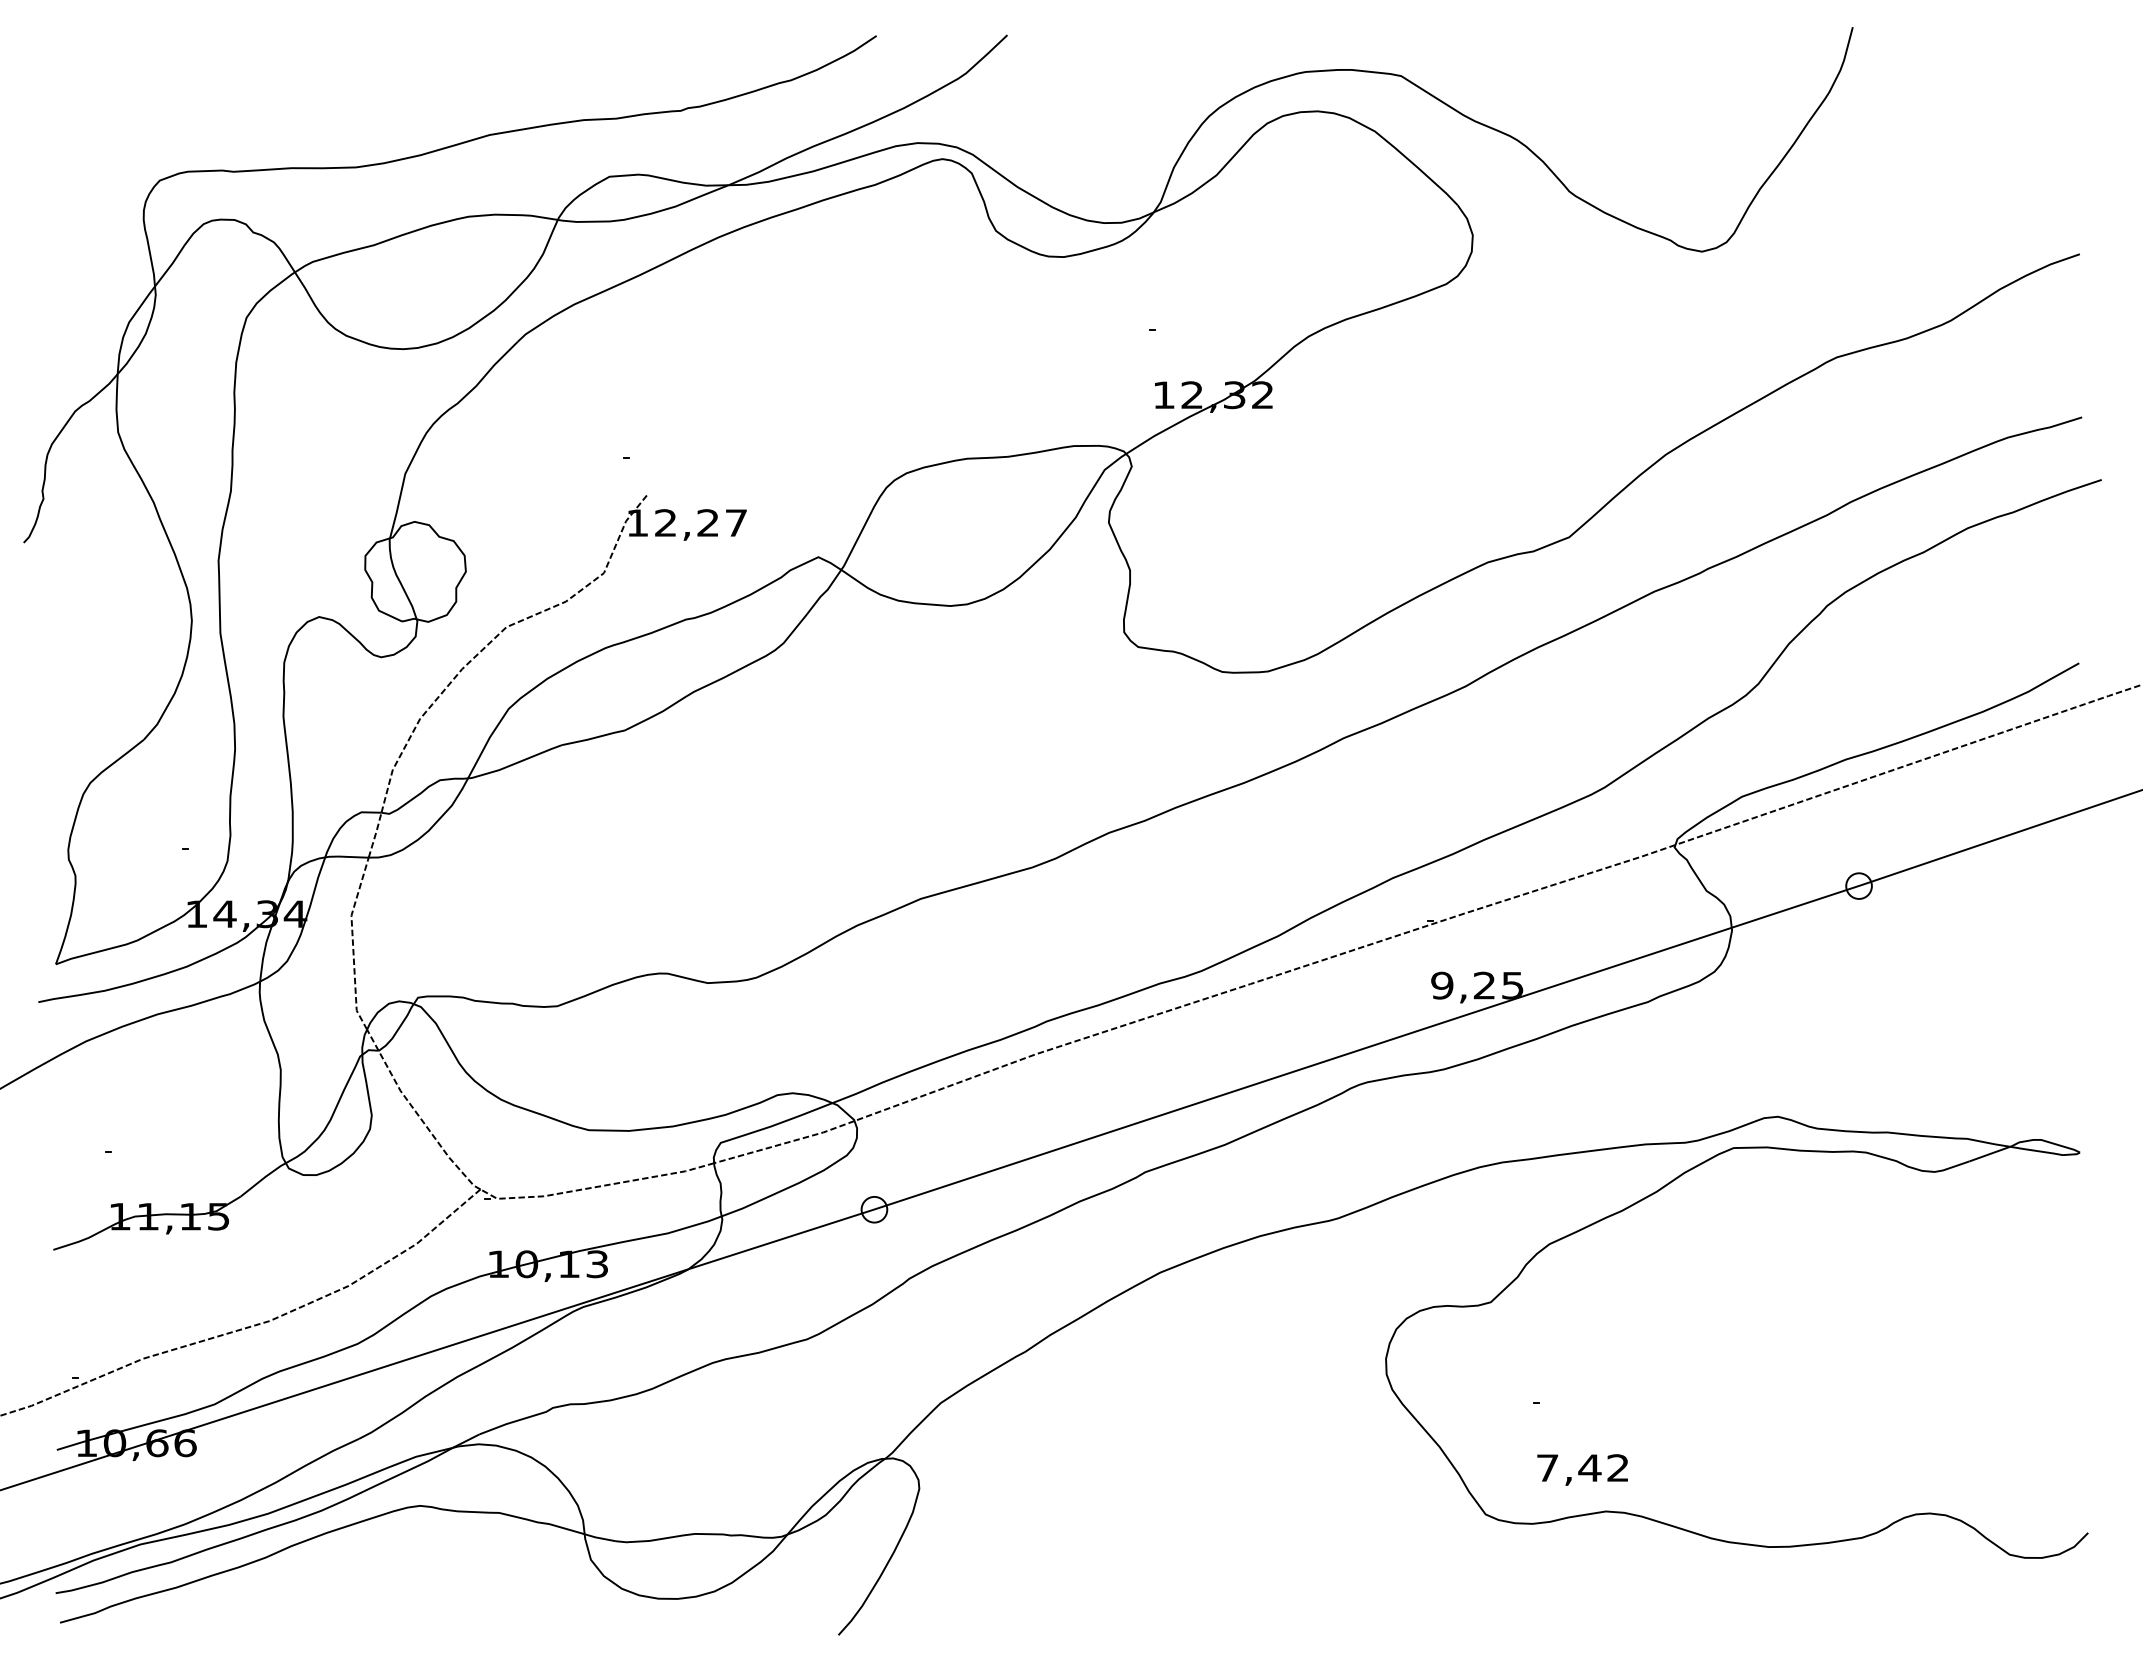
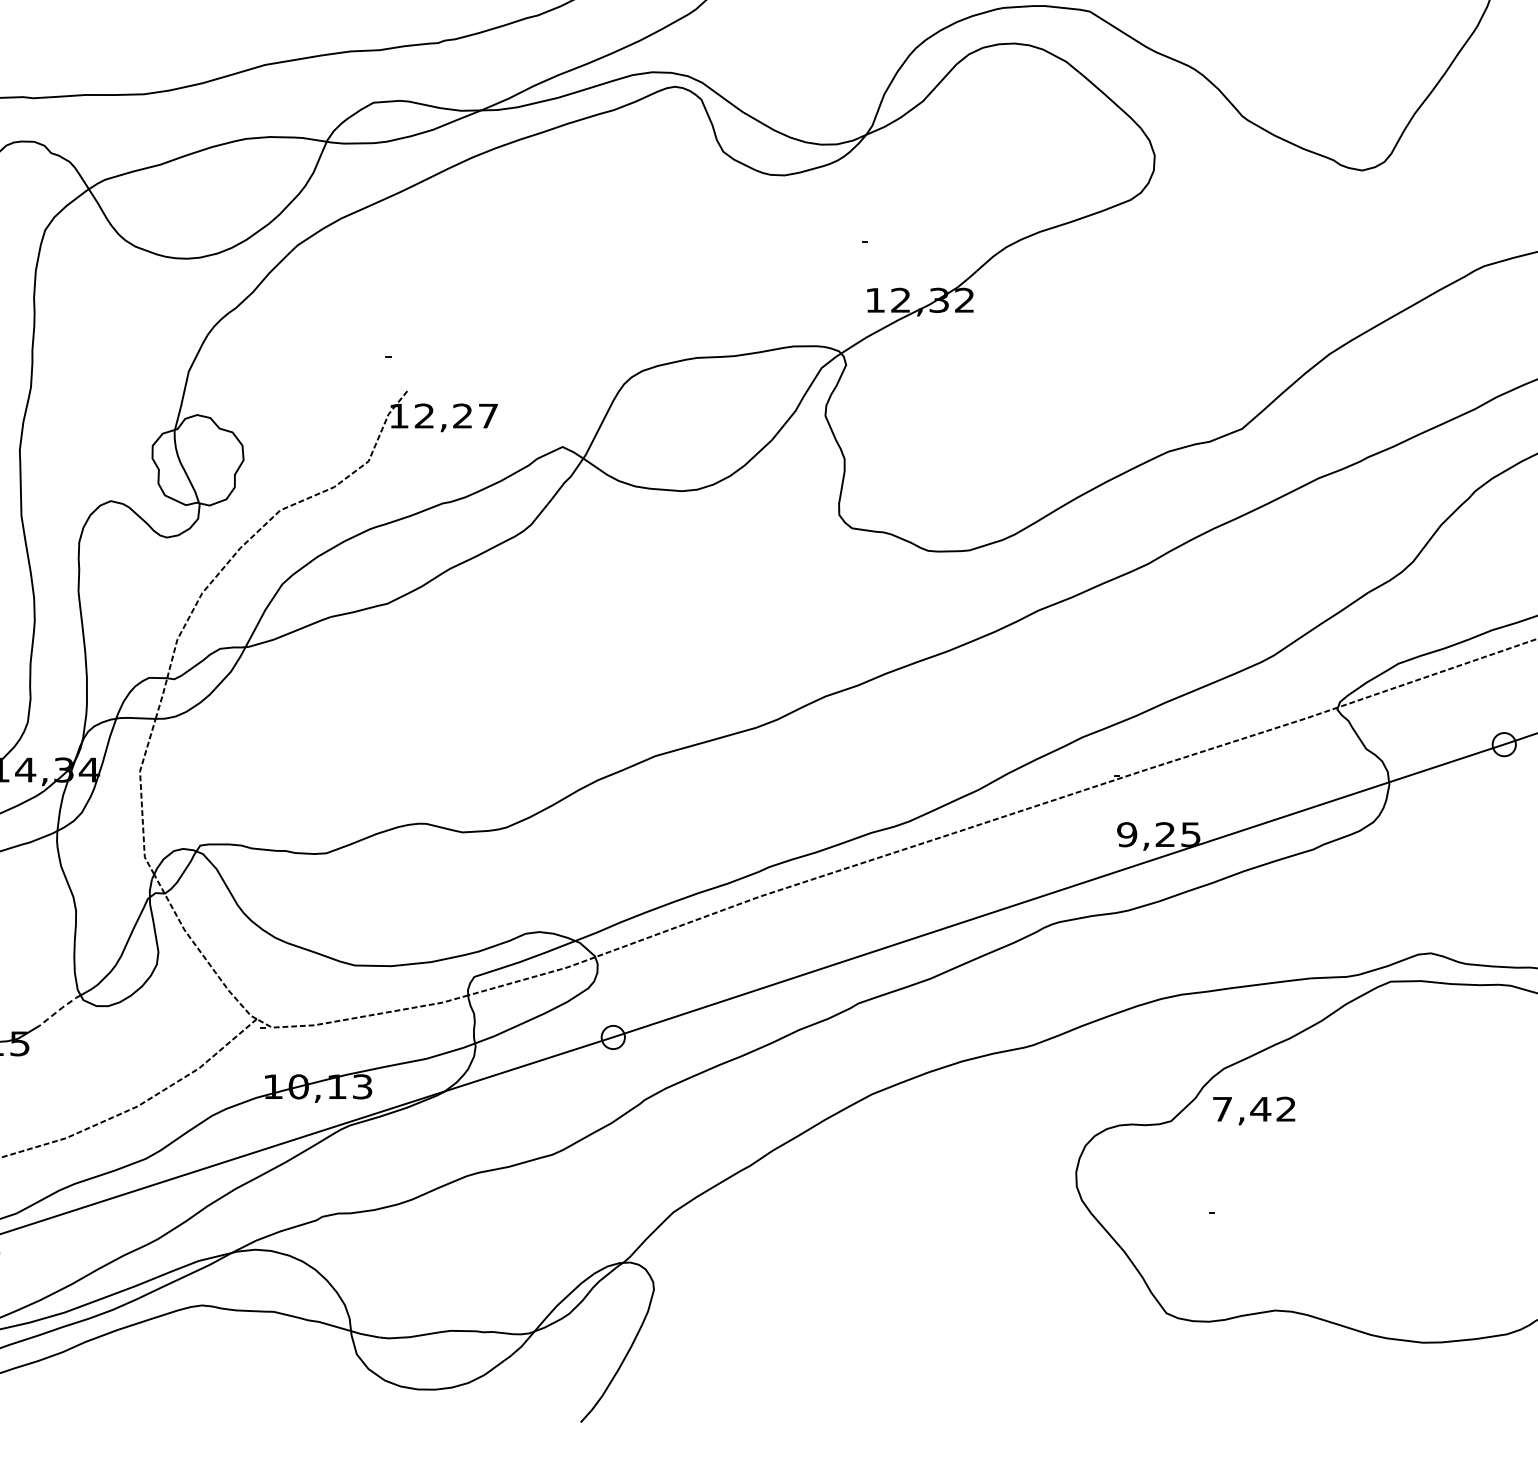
line: (263, 1178) -> (60, 1009), solid -> dashed
text: (1582, 1469) -> (1254, 1110), moved

